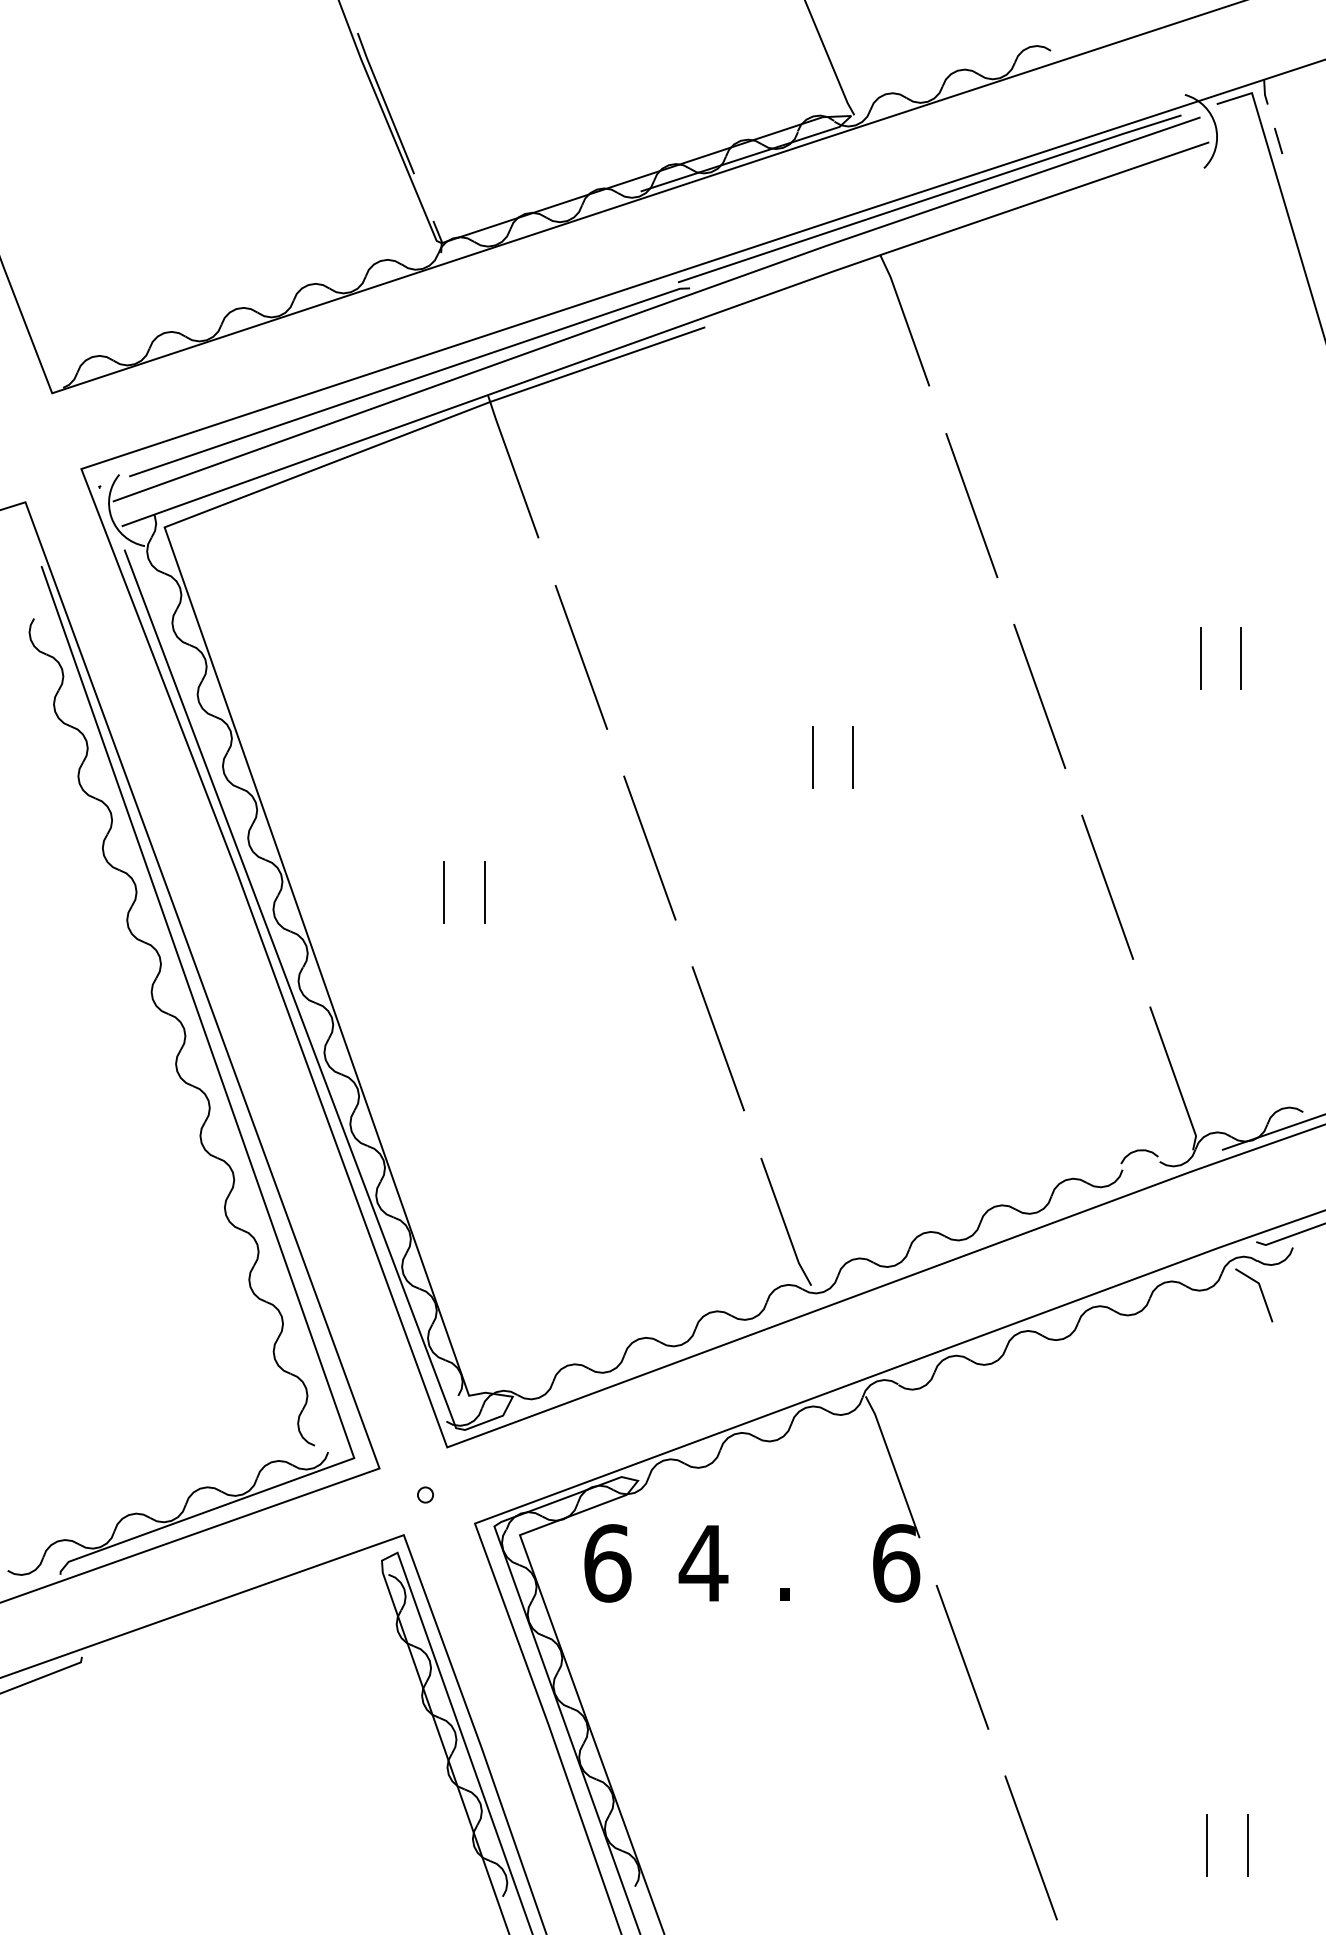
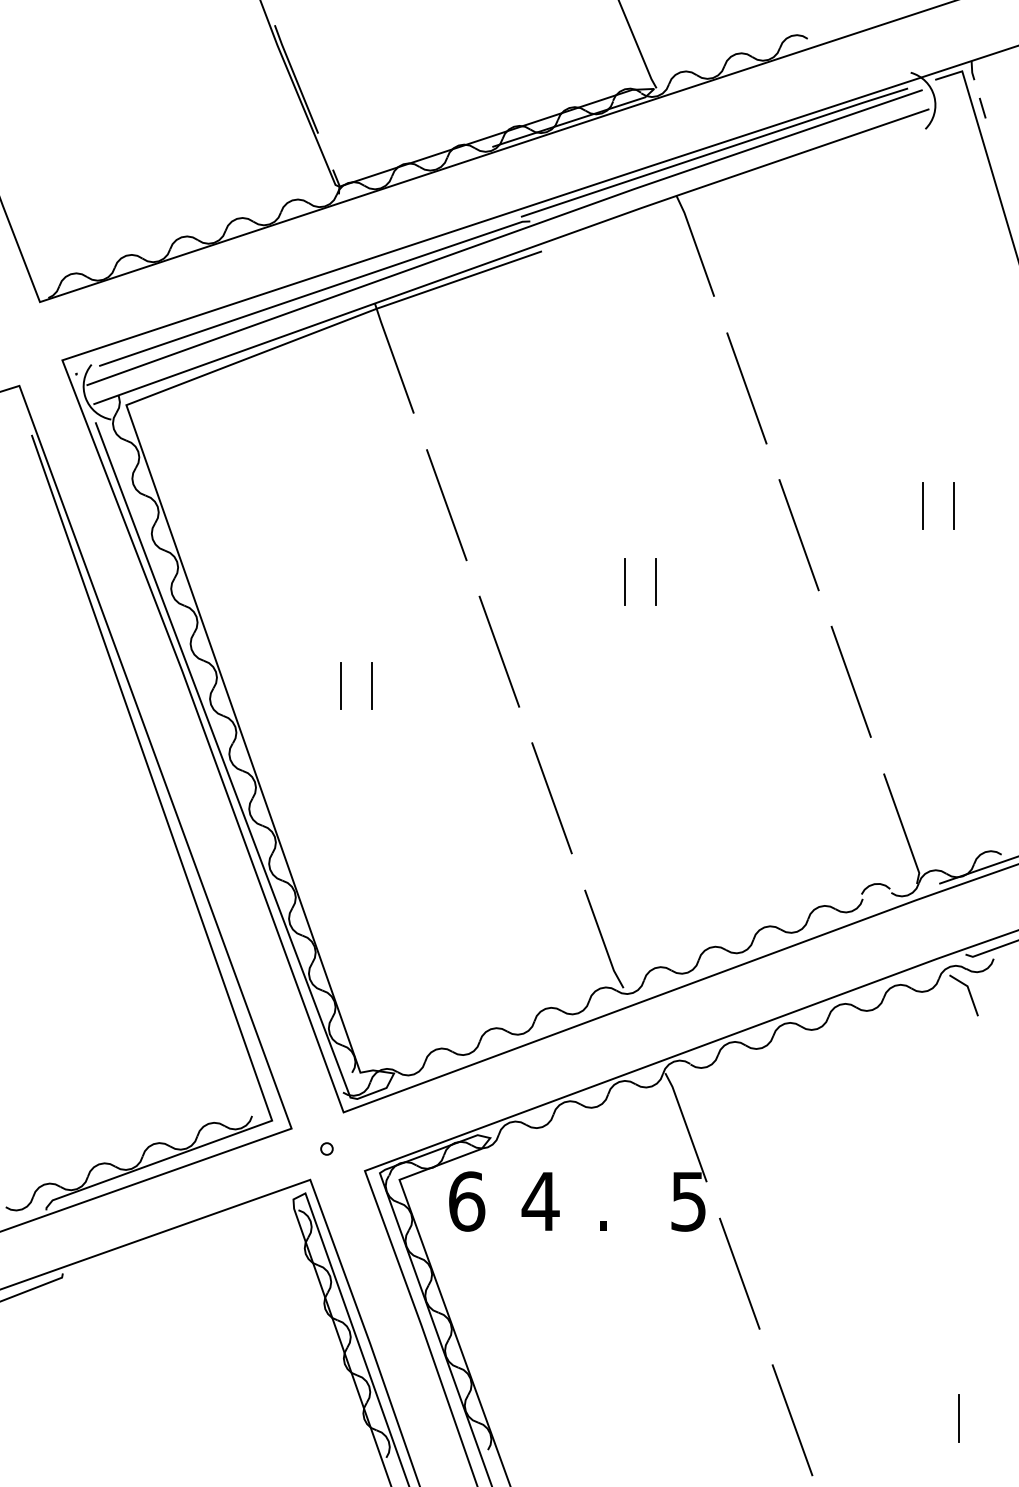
part: (181, 1027) -> (139, 789), removed
text: (897, 1563) -> (689, 1201), 6 -> 5
line: (1208, 1845) -> (928, 1418), removed

